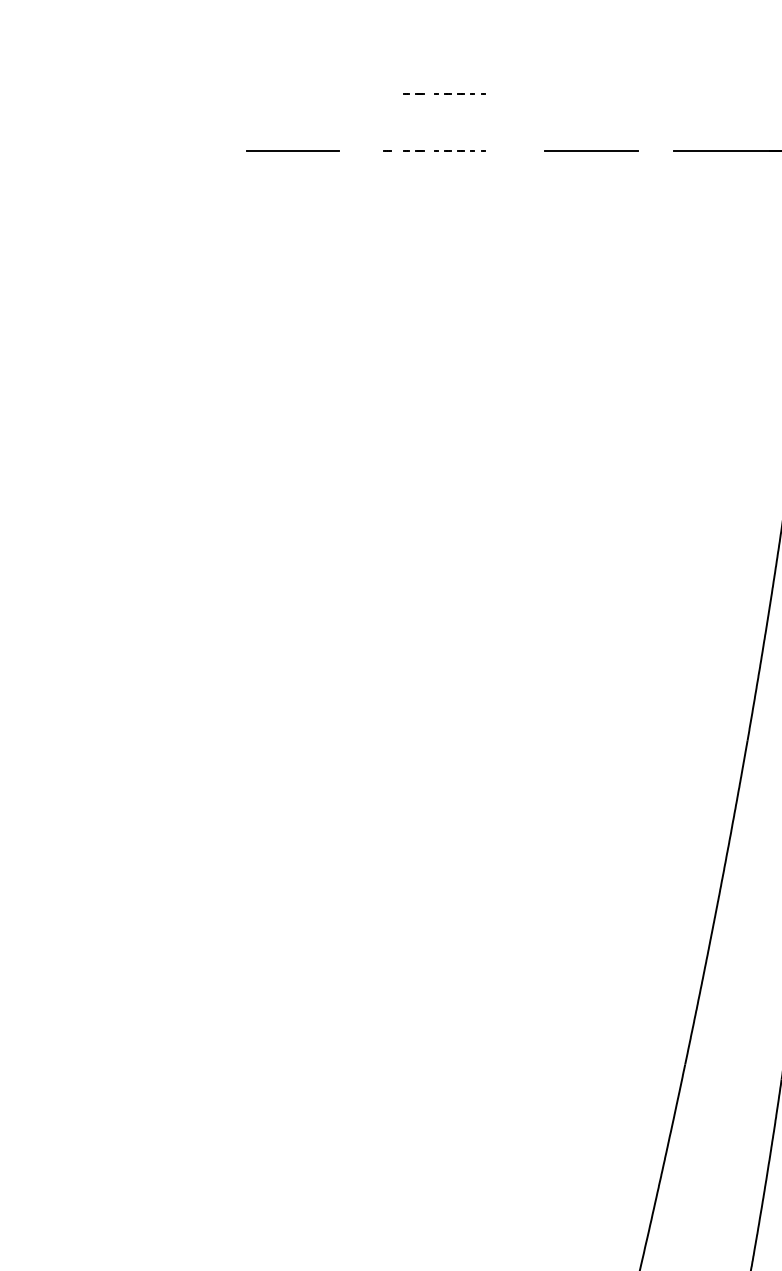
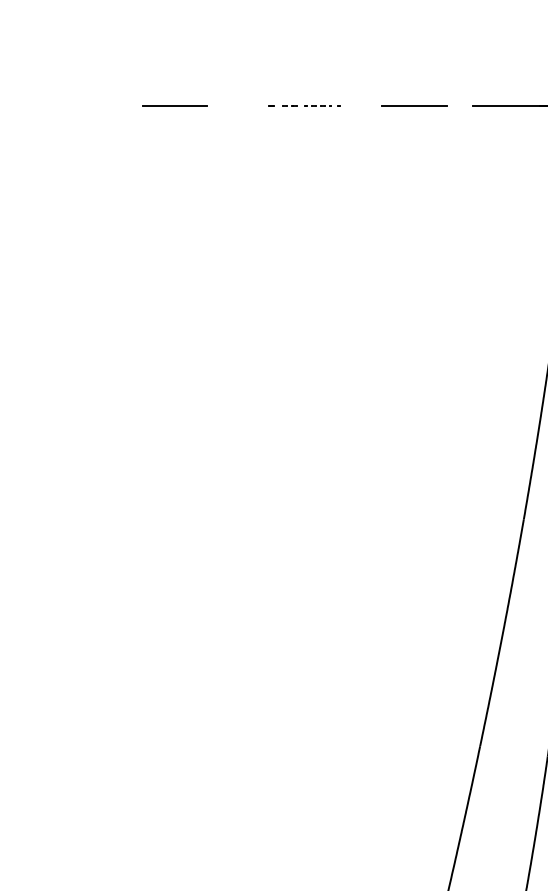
line: (444, 93) -> (311, 65), removed
line: (291, 150) -> (174, 105), moved

